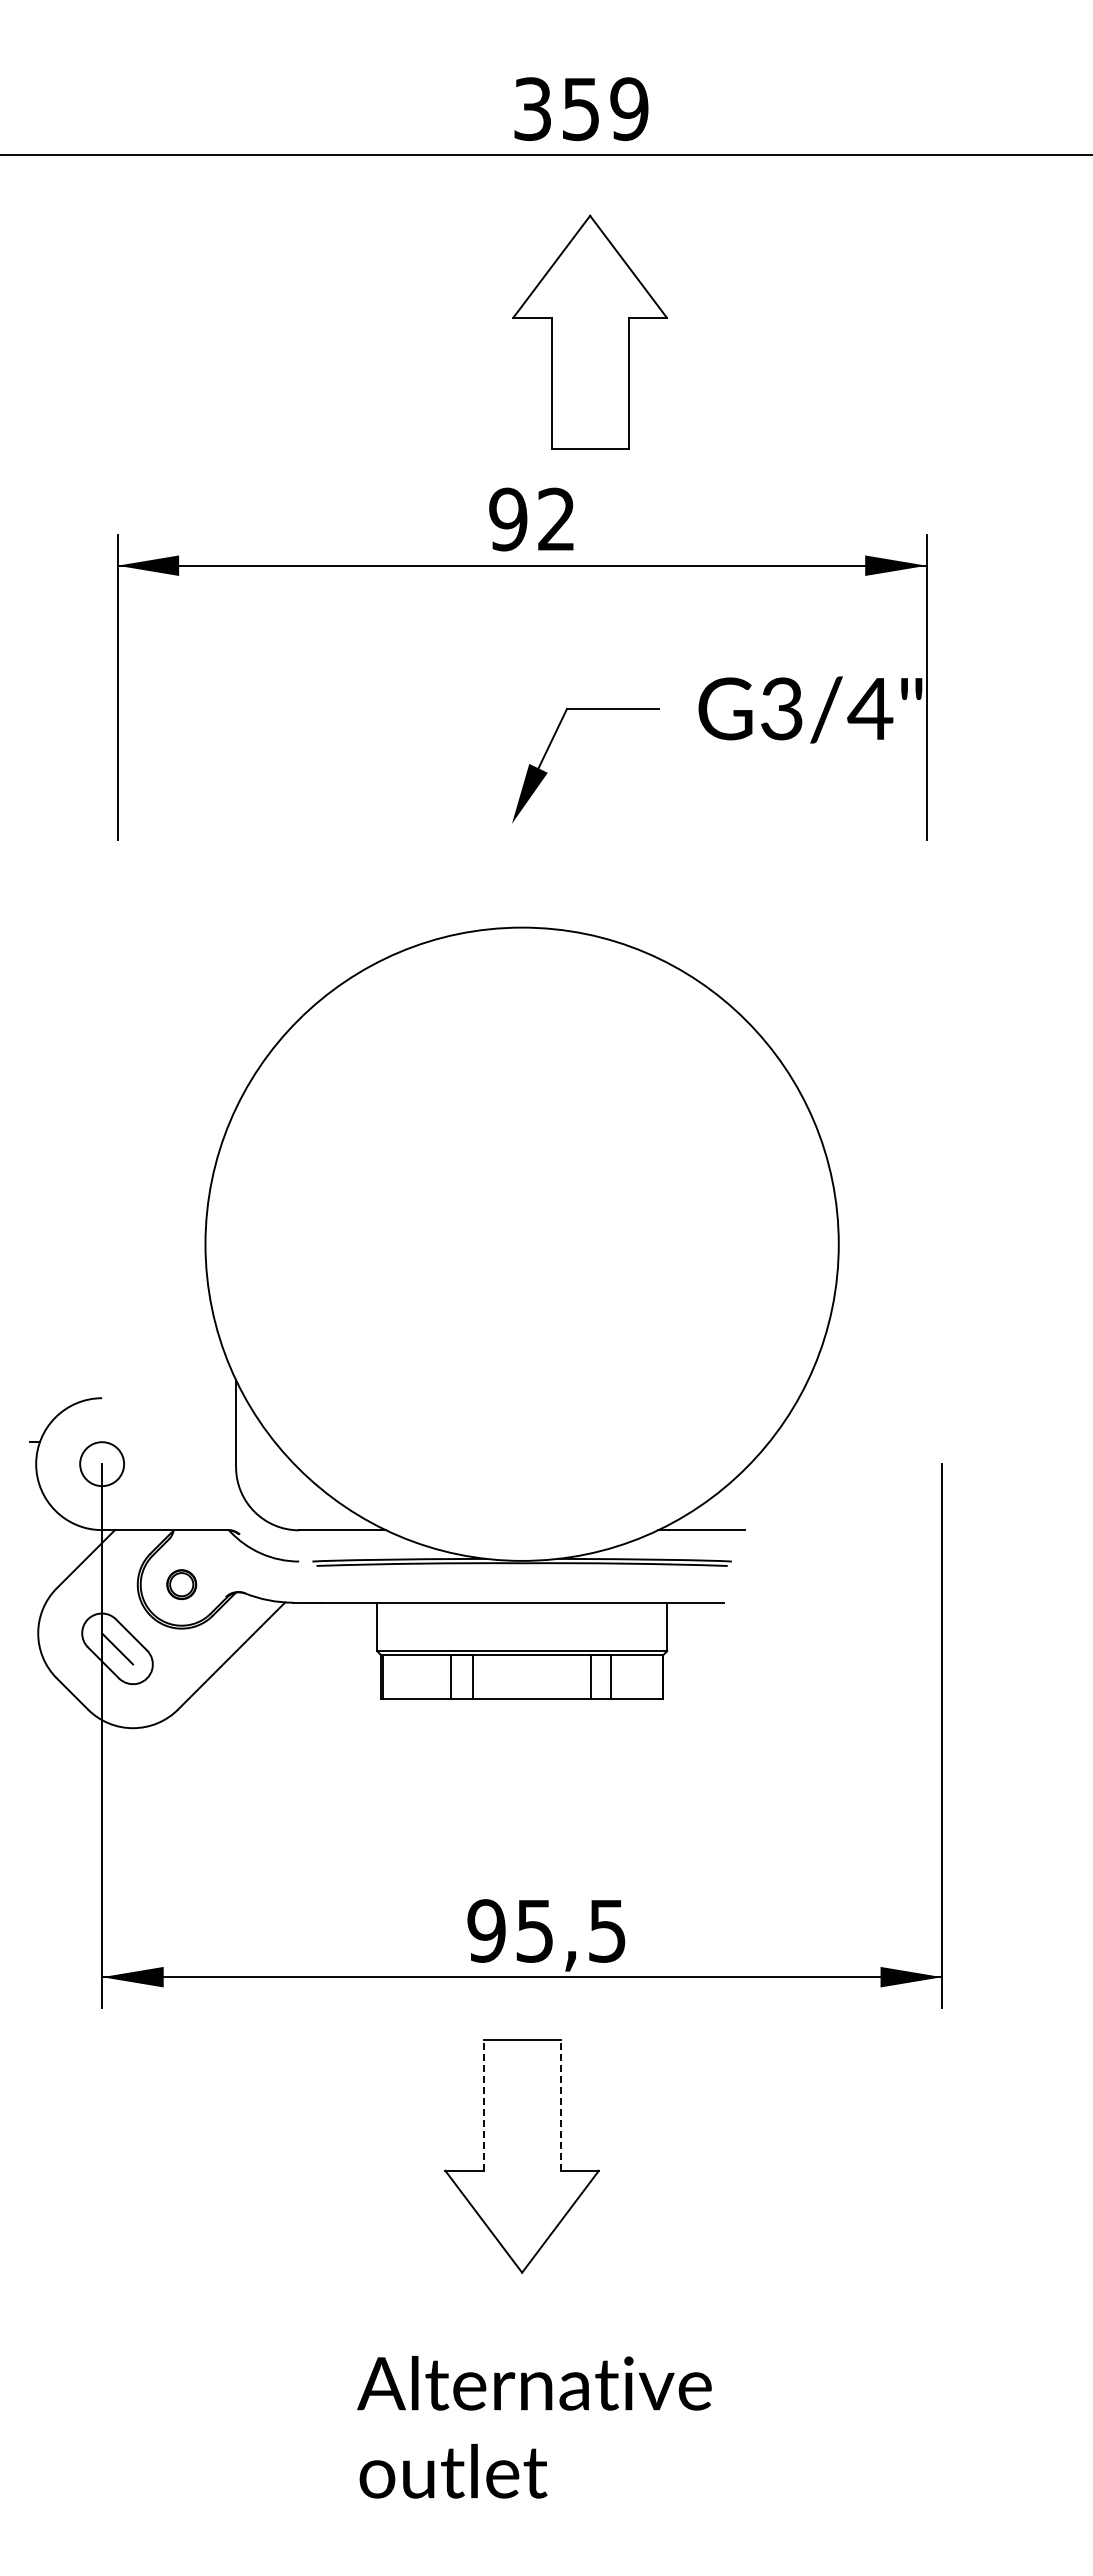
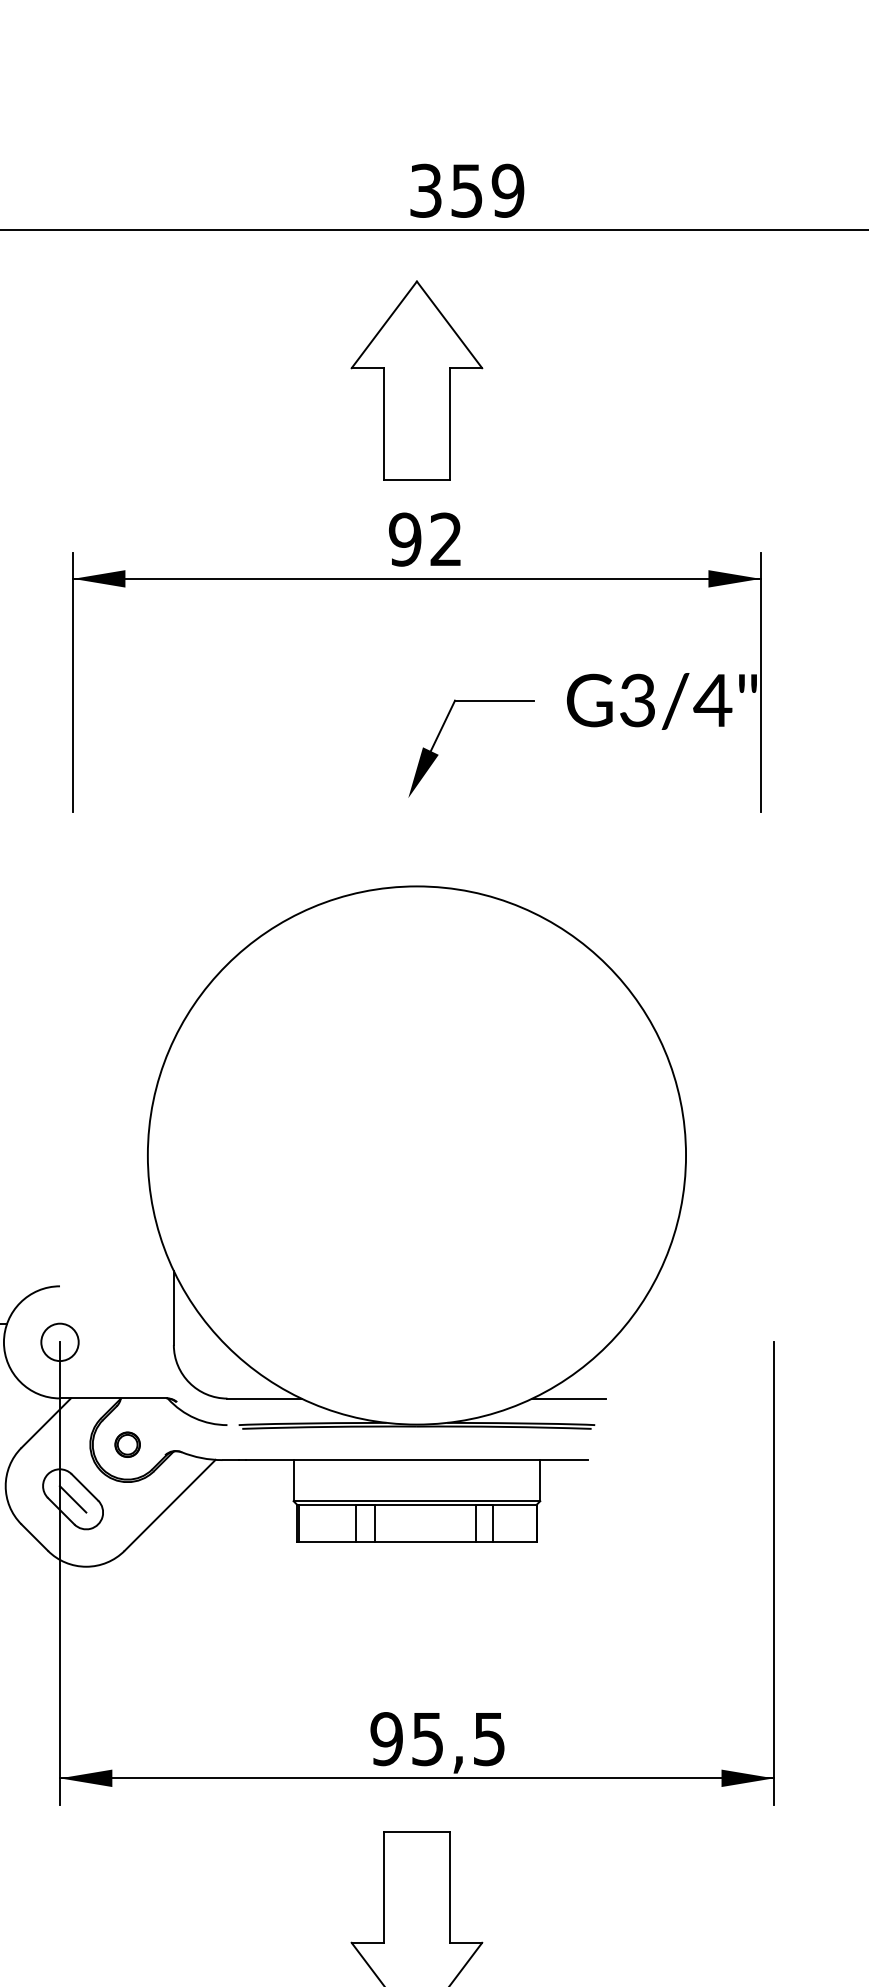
part: (589, 331) -> (416, 379), moved
line: (483, 2105) -> (384, 1887), dashed -> solid
line: (560, 2105) -> (449, 1887), dashed -> solid

